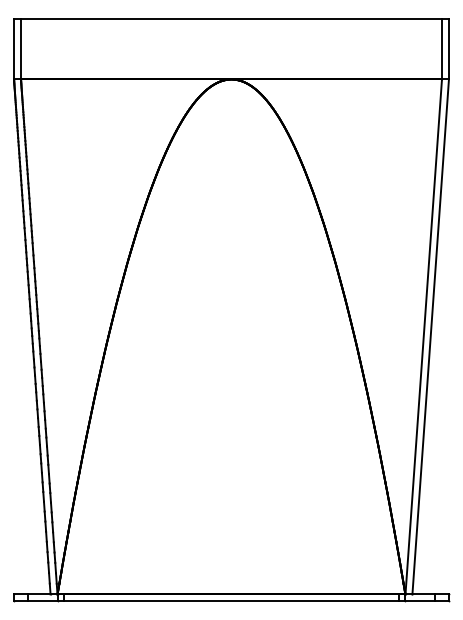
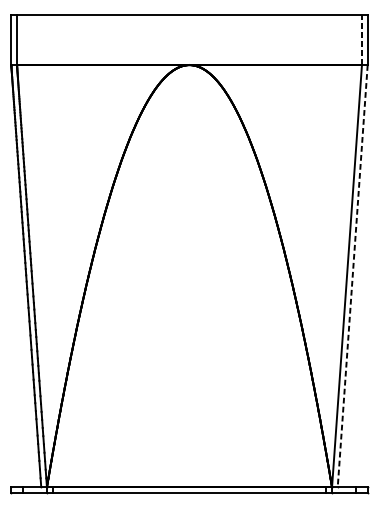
line: (442, 48) -> (362, 39), solid -> dashed
line: (430, 337) -> (352, 276), solid -> dashed

